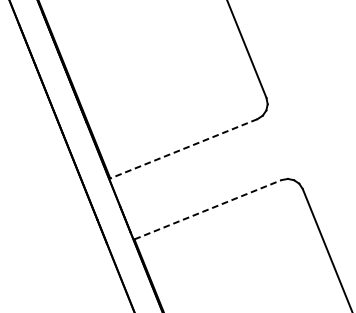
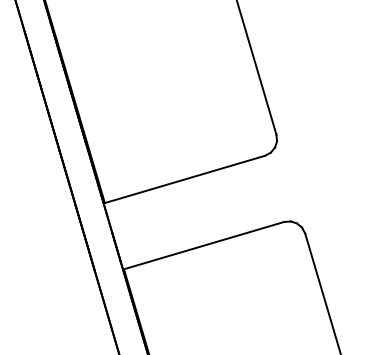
line: (183, 148) -> (184, 179), dashed -> solid
line: (208, 209) -> (204, 245), dashed -> solid

